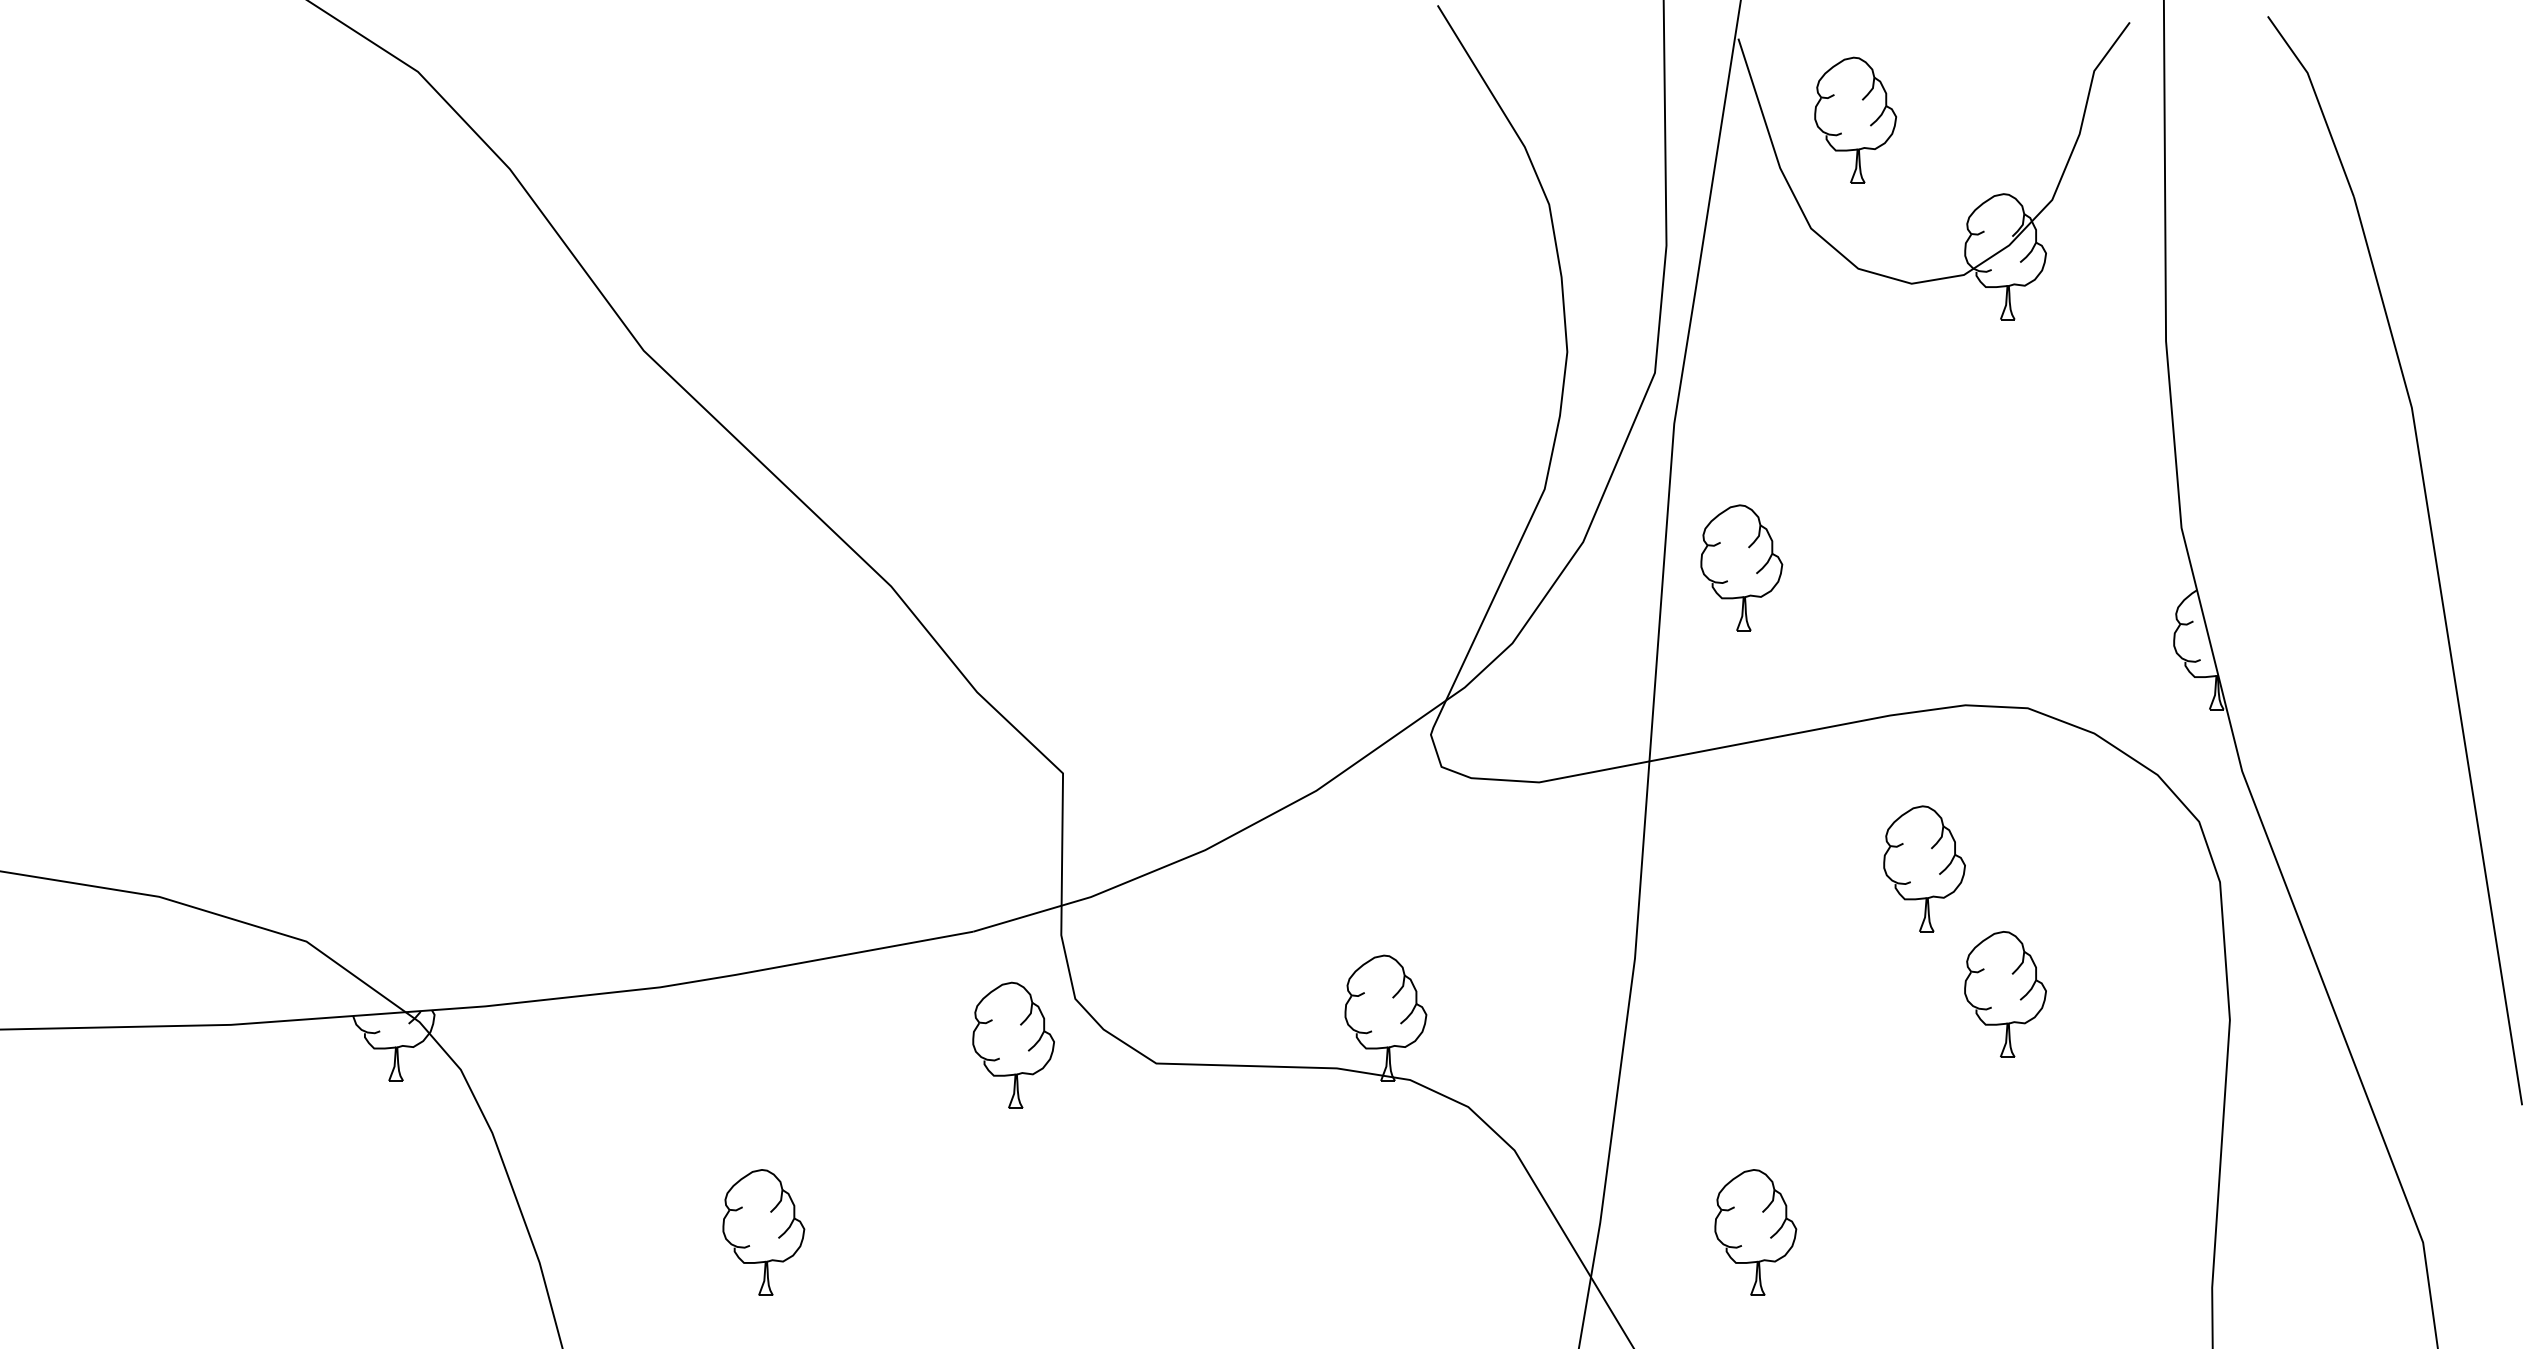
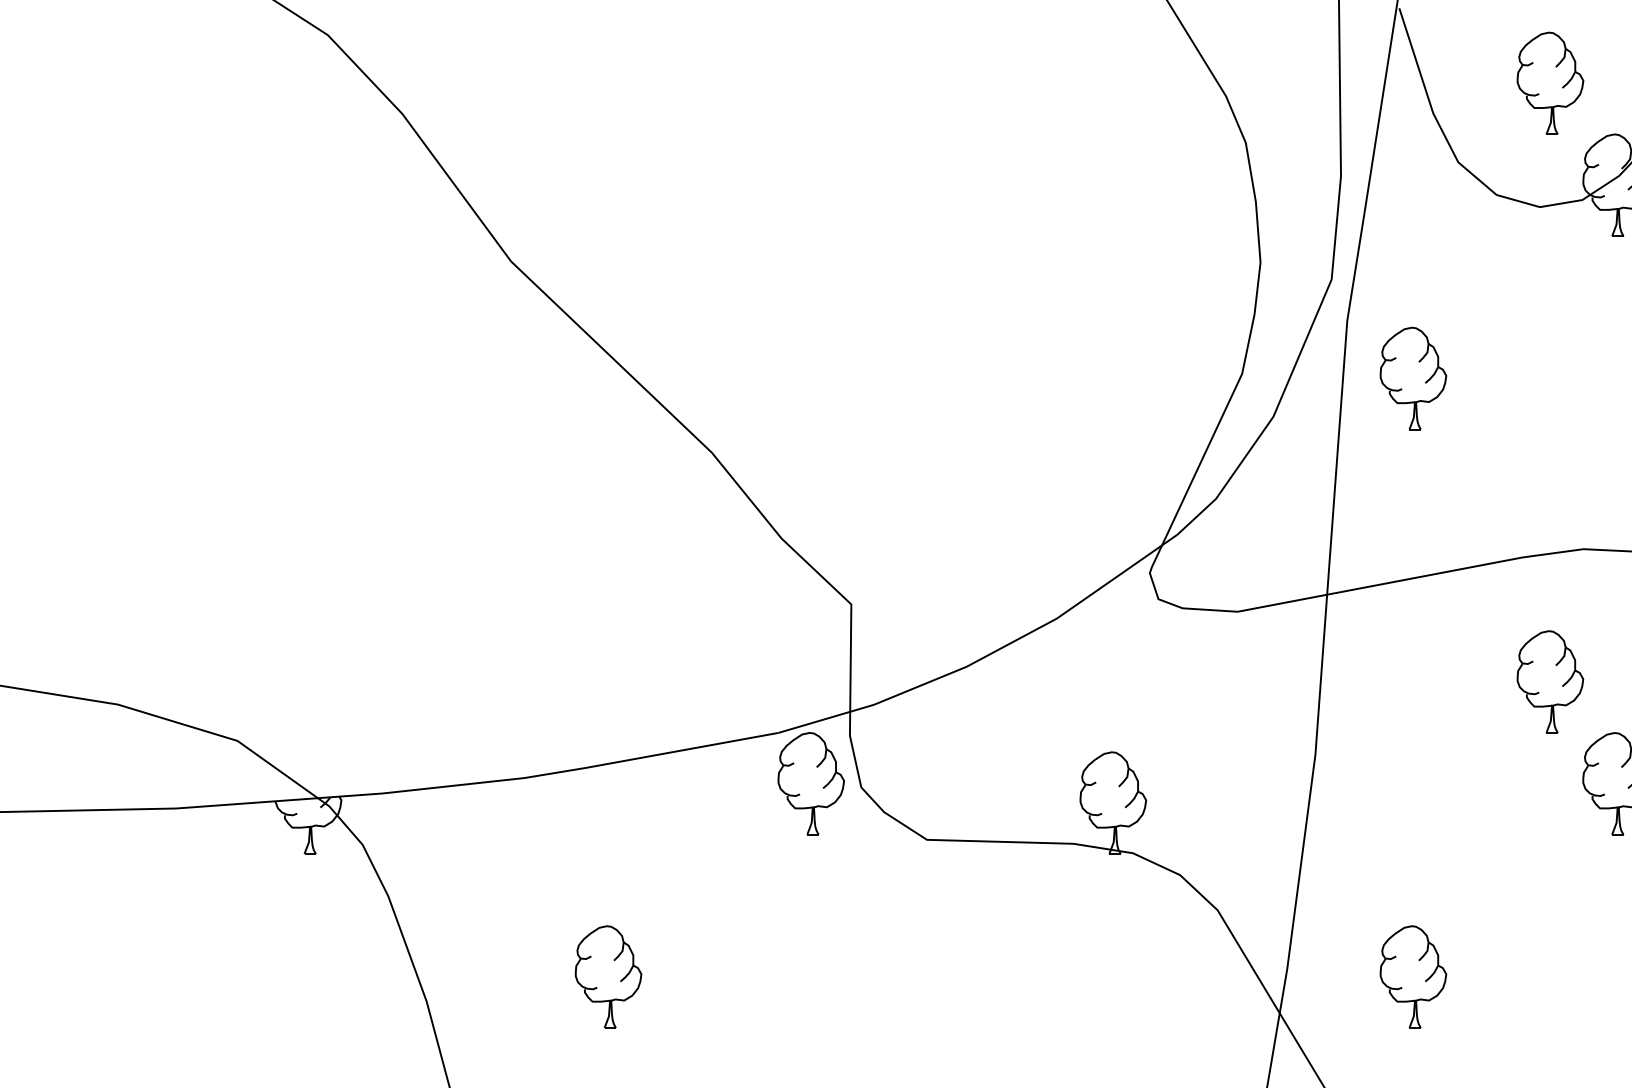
part: (1855, 119) -> (1550, 82), moved
part: (1741, 567) -> (1413, 378), moved
part: (1013, 1044) -> (811, 783), moved

